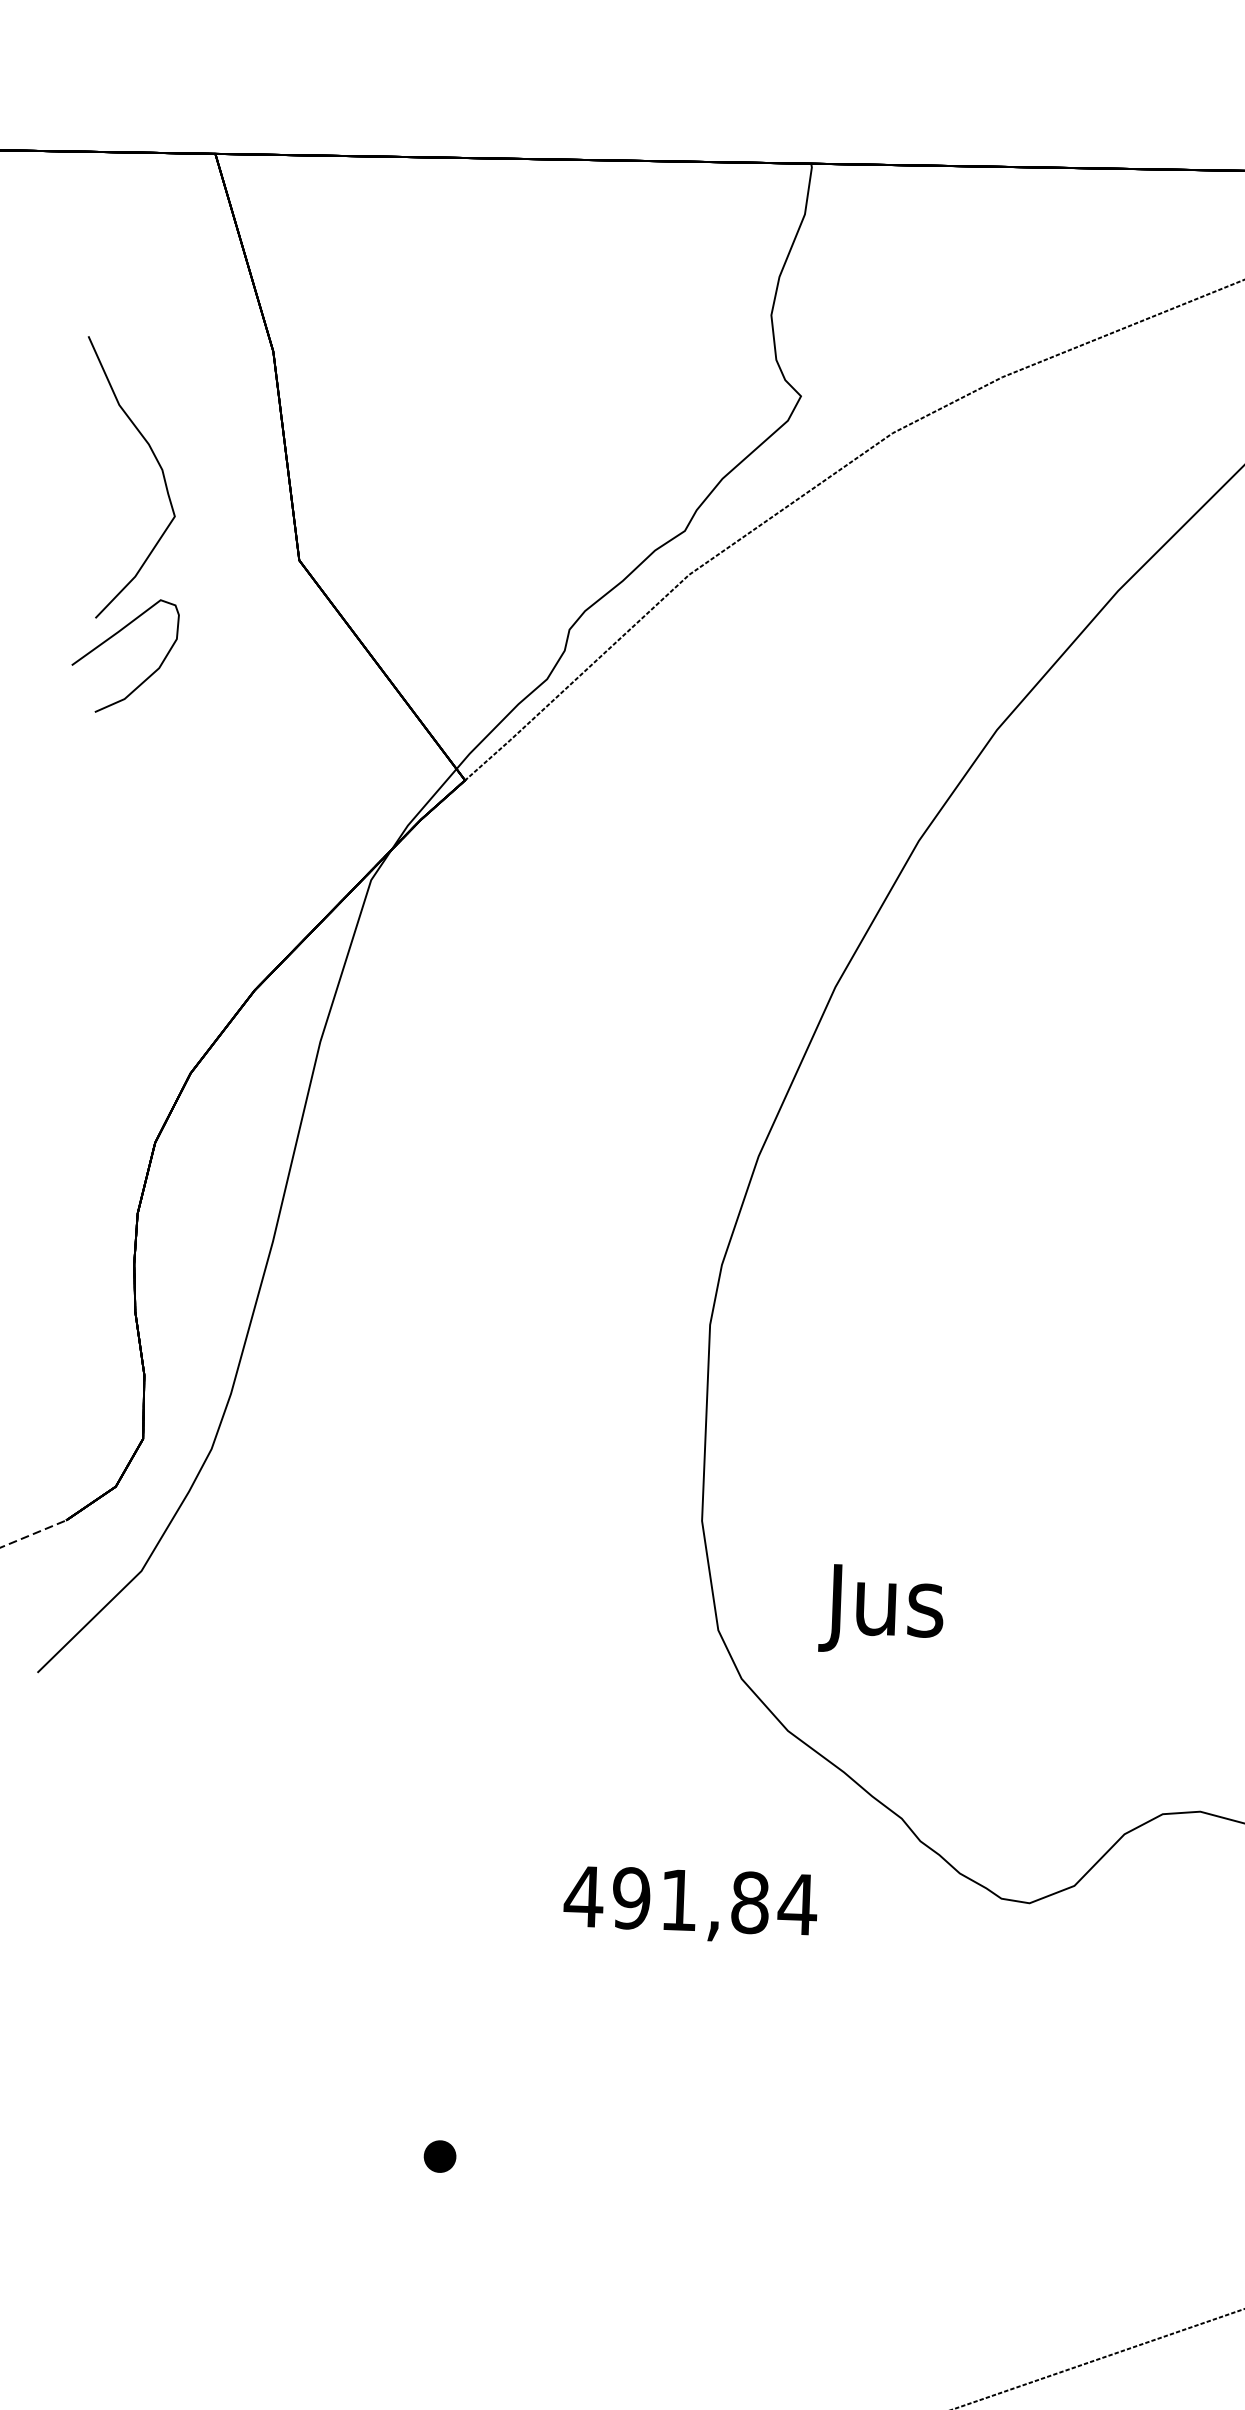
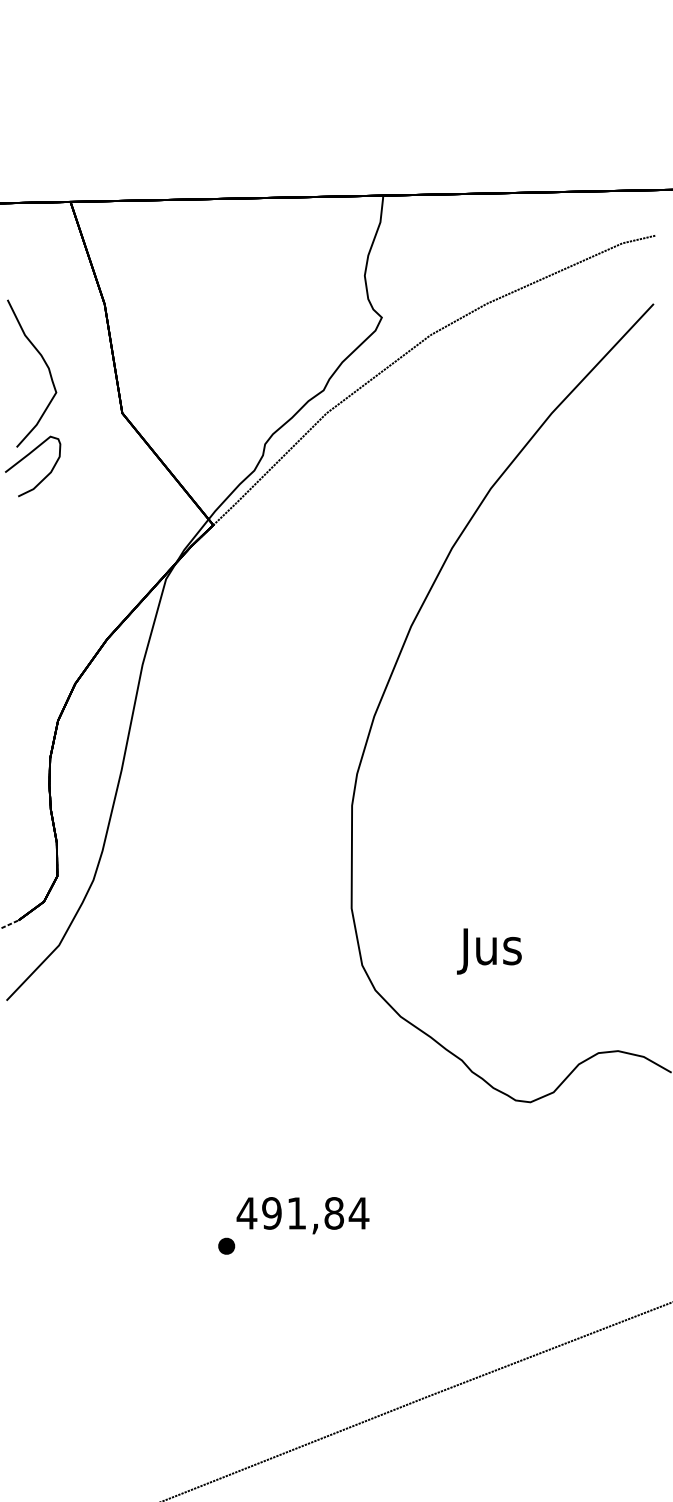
text: (881, 1609) -> (489, 951), moved
text: (689, 1904) -> (302, 1215), moved

